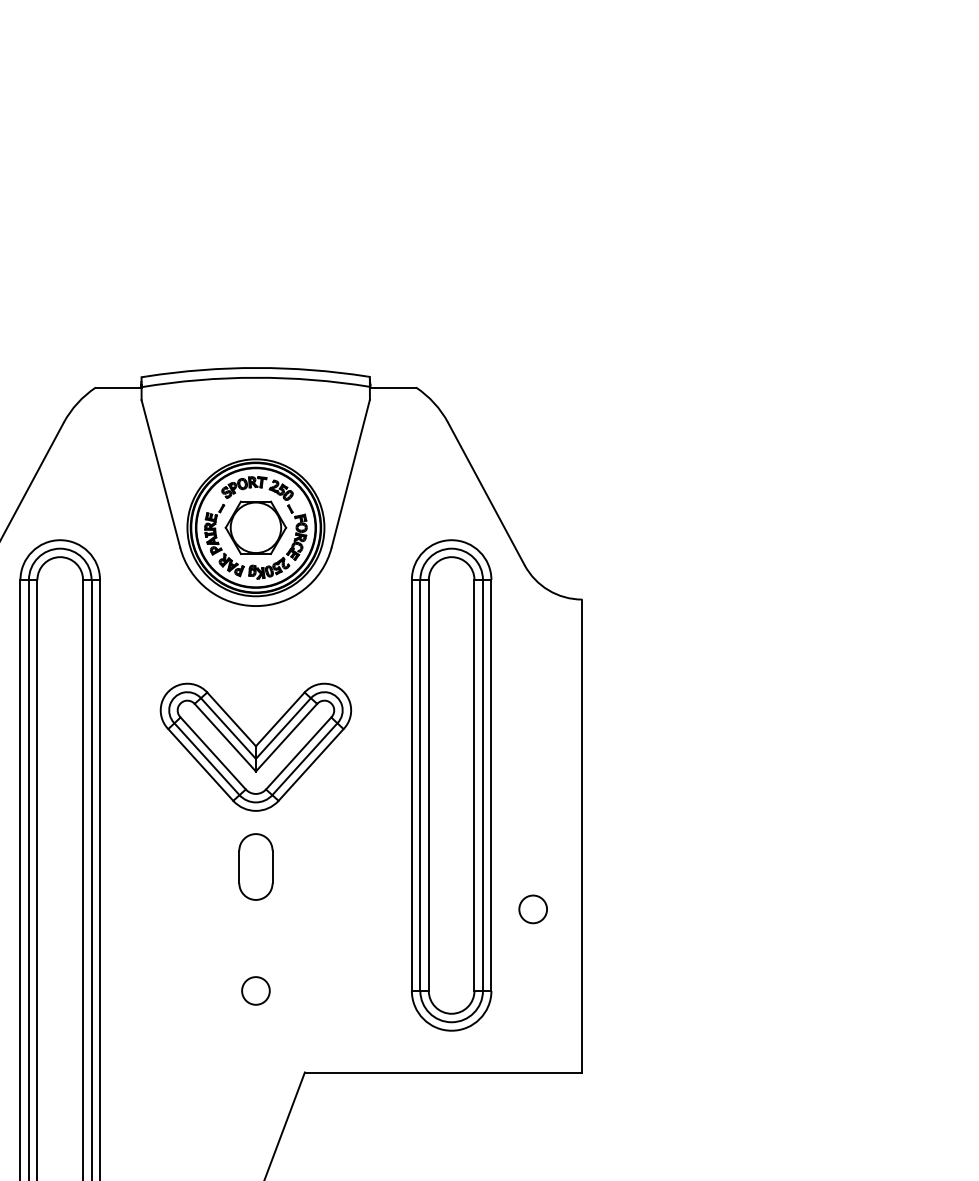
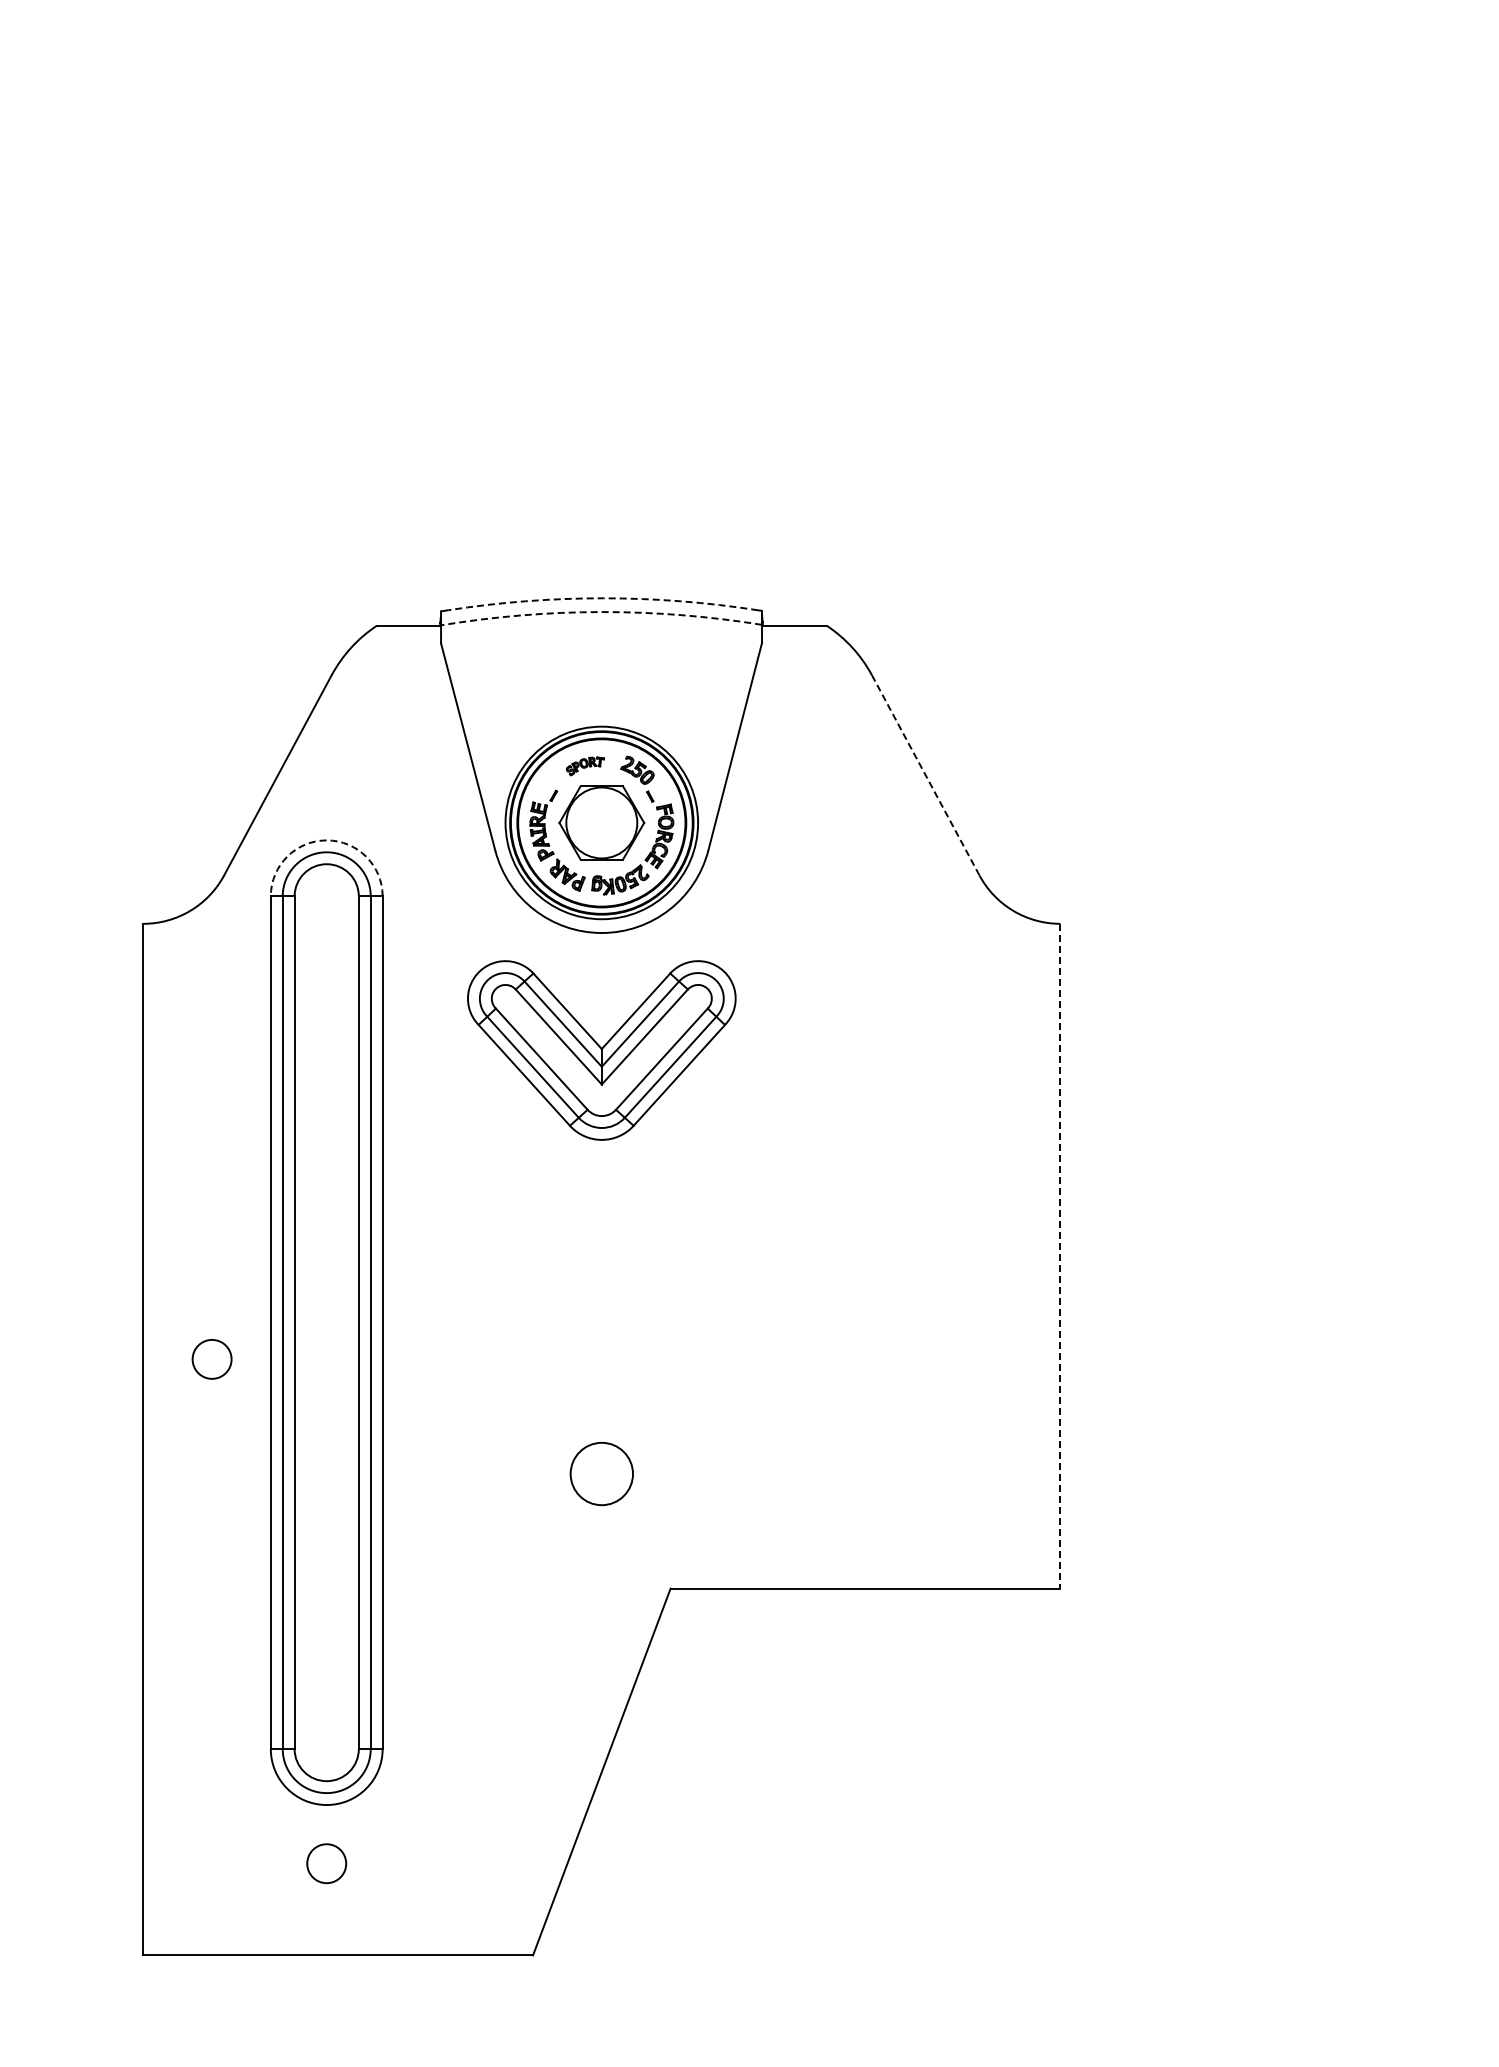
arc: (257, 368) -> (603, 598), solid -> dashed
arc: (255, 378) -> (601, 612), solid -> dashed
part: (244, 487) -> (585, 766), size x0.6
line: (486, 494) -> (925, 775), solid -> dashed
arc: (60, 540) -> (326, 840), solid -> dashed
part: (255, 747) -> (601, 1050), moved
part: (451, 785) -> (876, 1184), removed
line: (582, 836) -> (1060, 1256), solid -> dashed
part: (255, 866) -> (601, 1299), removed
circle: (533, 909) -> (991, 1359), removed
circle: (255, 990) -> (601, 1473), size x1.6

